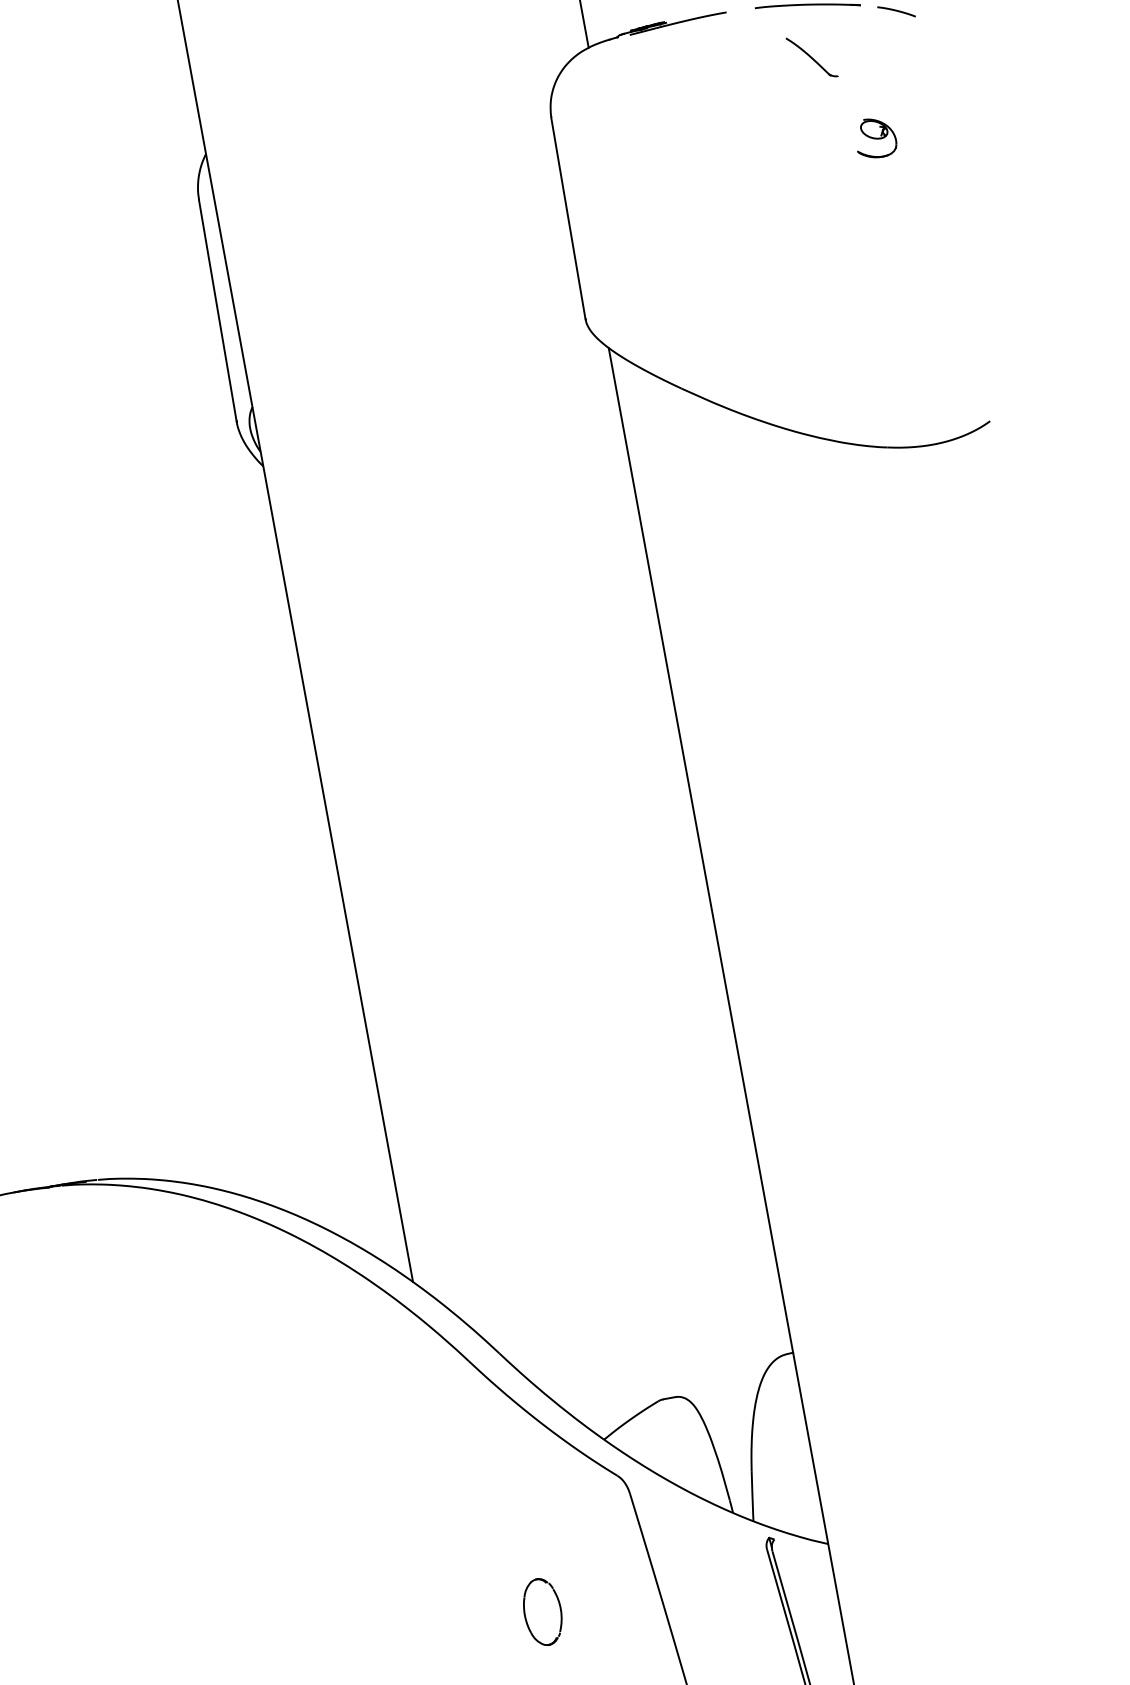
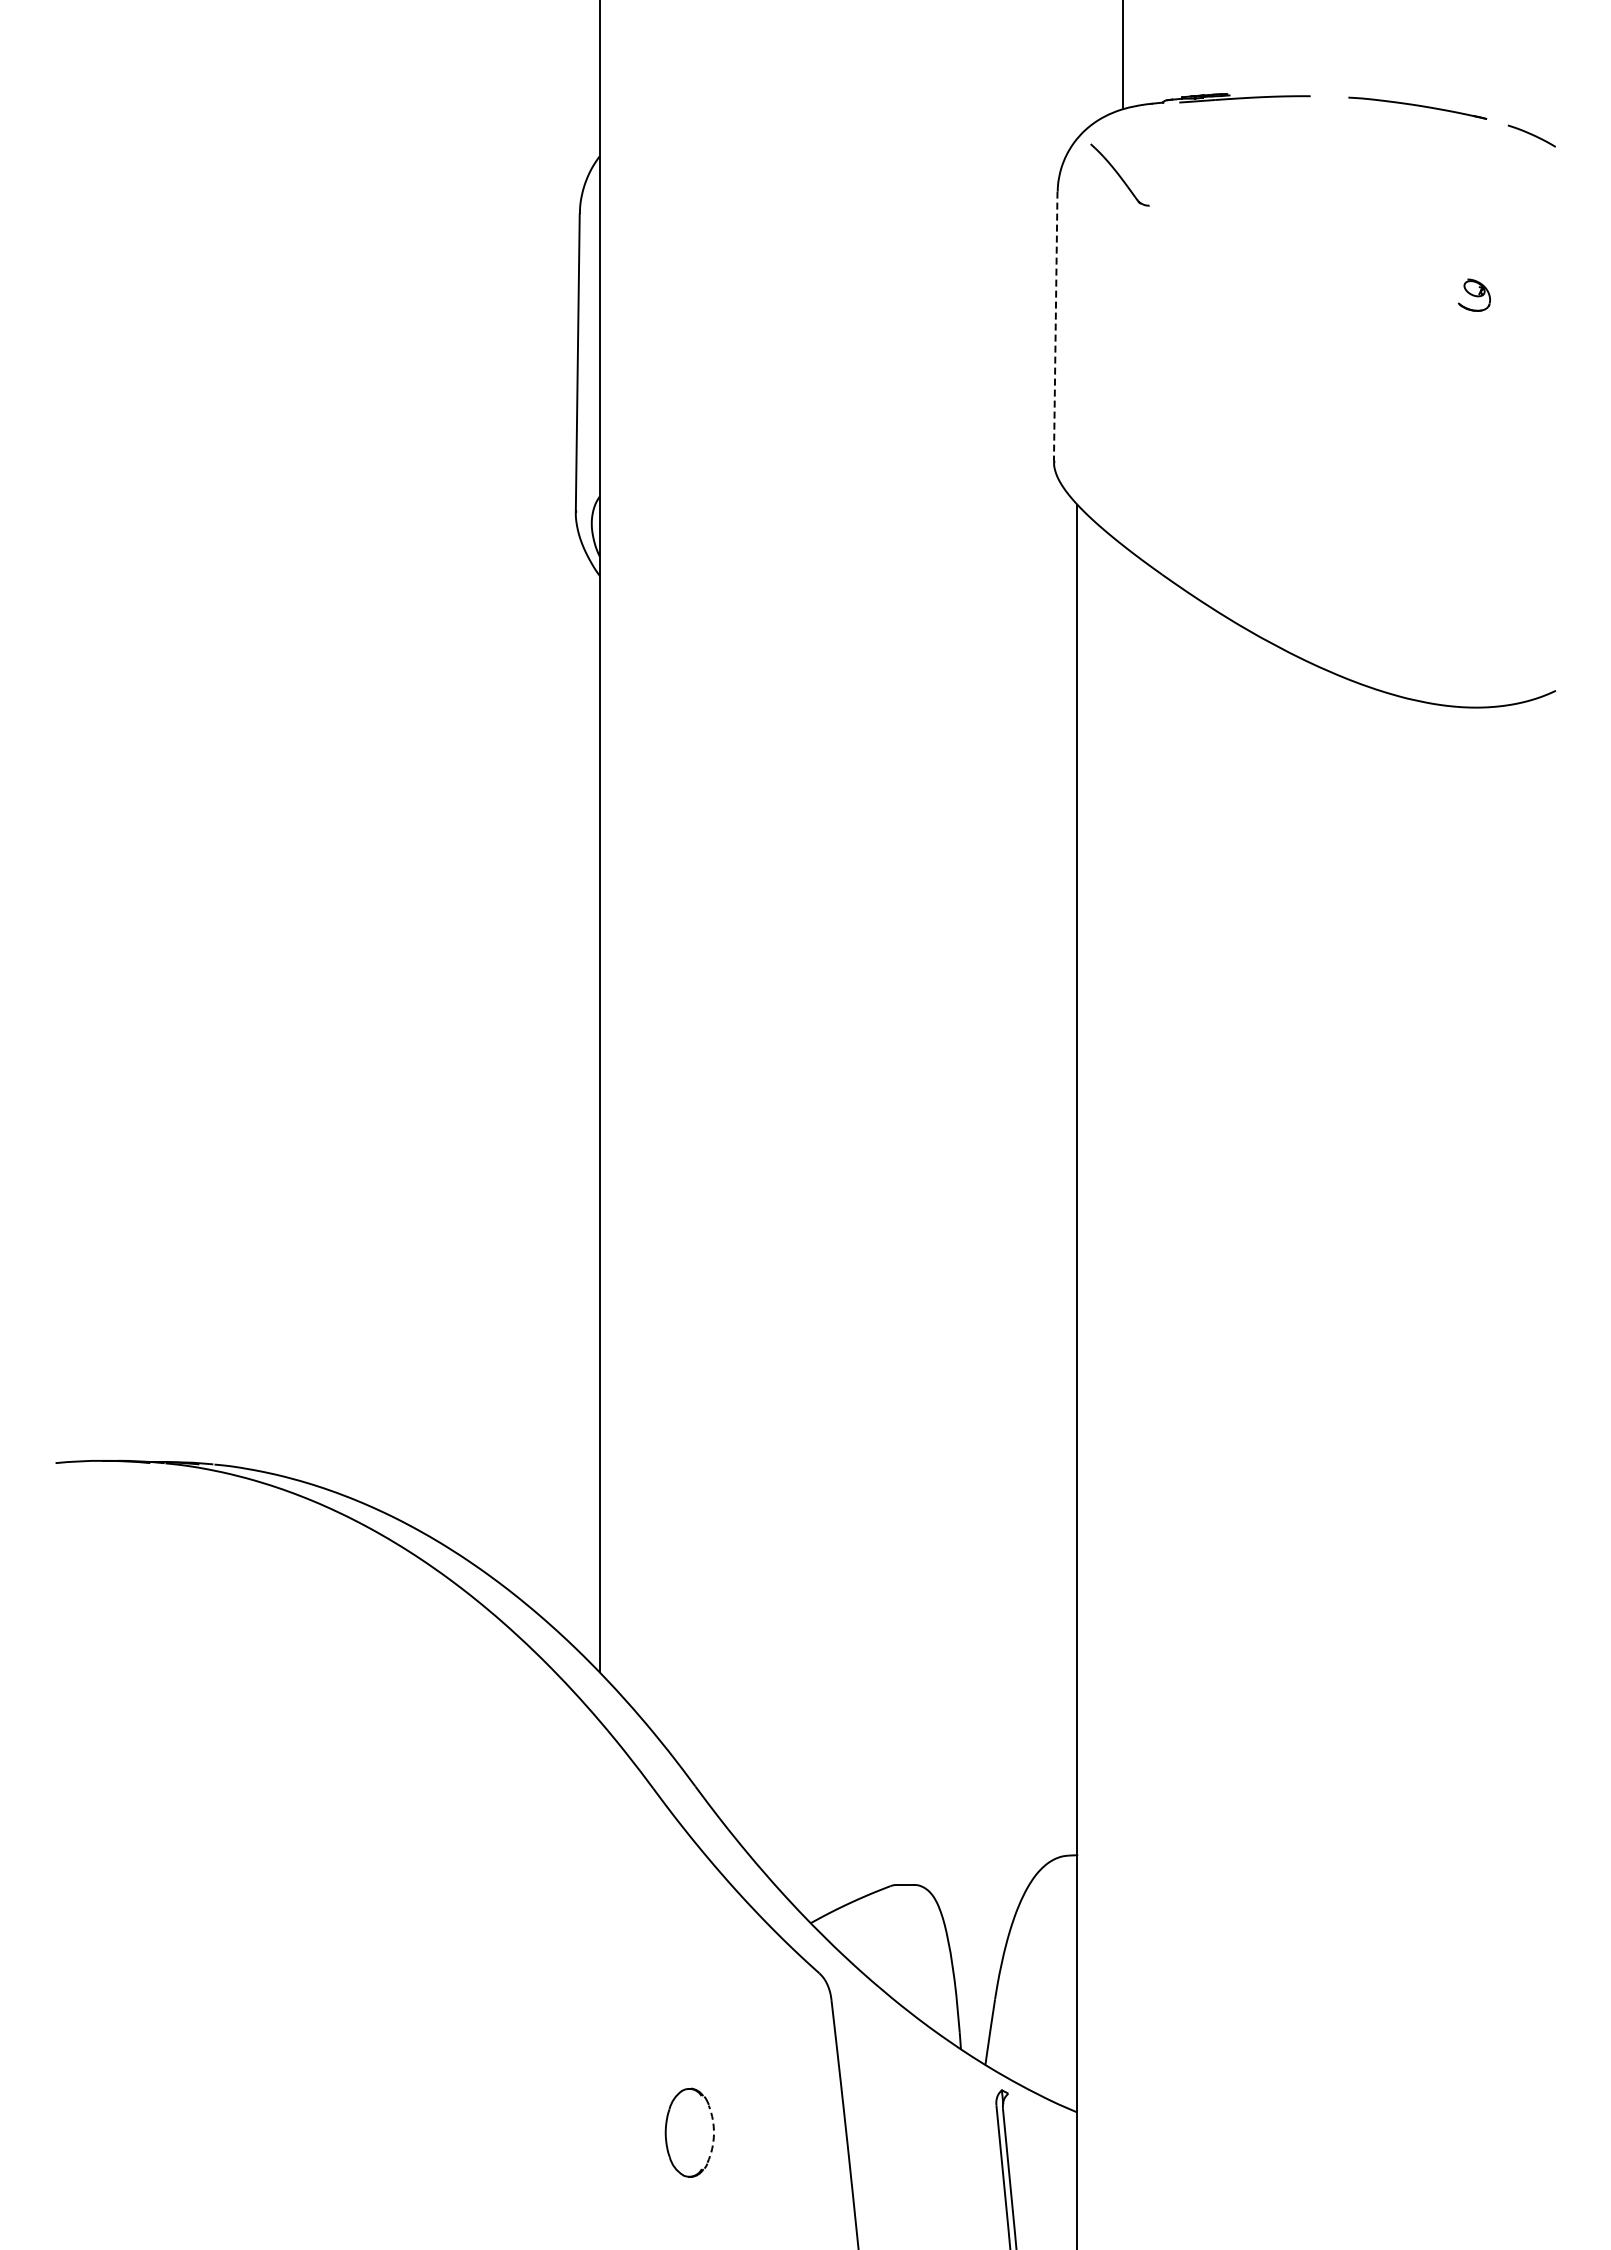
part: (811, 56) -> (1119, 174), moved
part: (875, 138) -> (1474, 295), size x0.6
line: (568, 218) -> (1055, 326), solid -> dashed
arc: (560, 1610) -> (713, 2134), solid -> dashed

